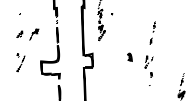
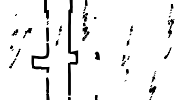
part: (70, 35) -> (58, 35), added
part: (128, 56) -> (96, 55), moved
part: (21, 62) -> (15, 56), size x1.4

